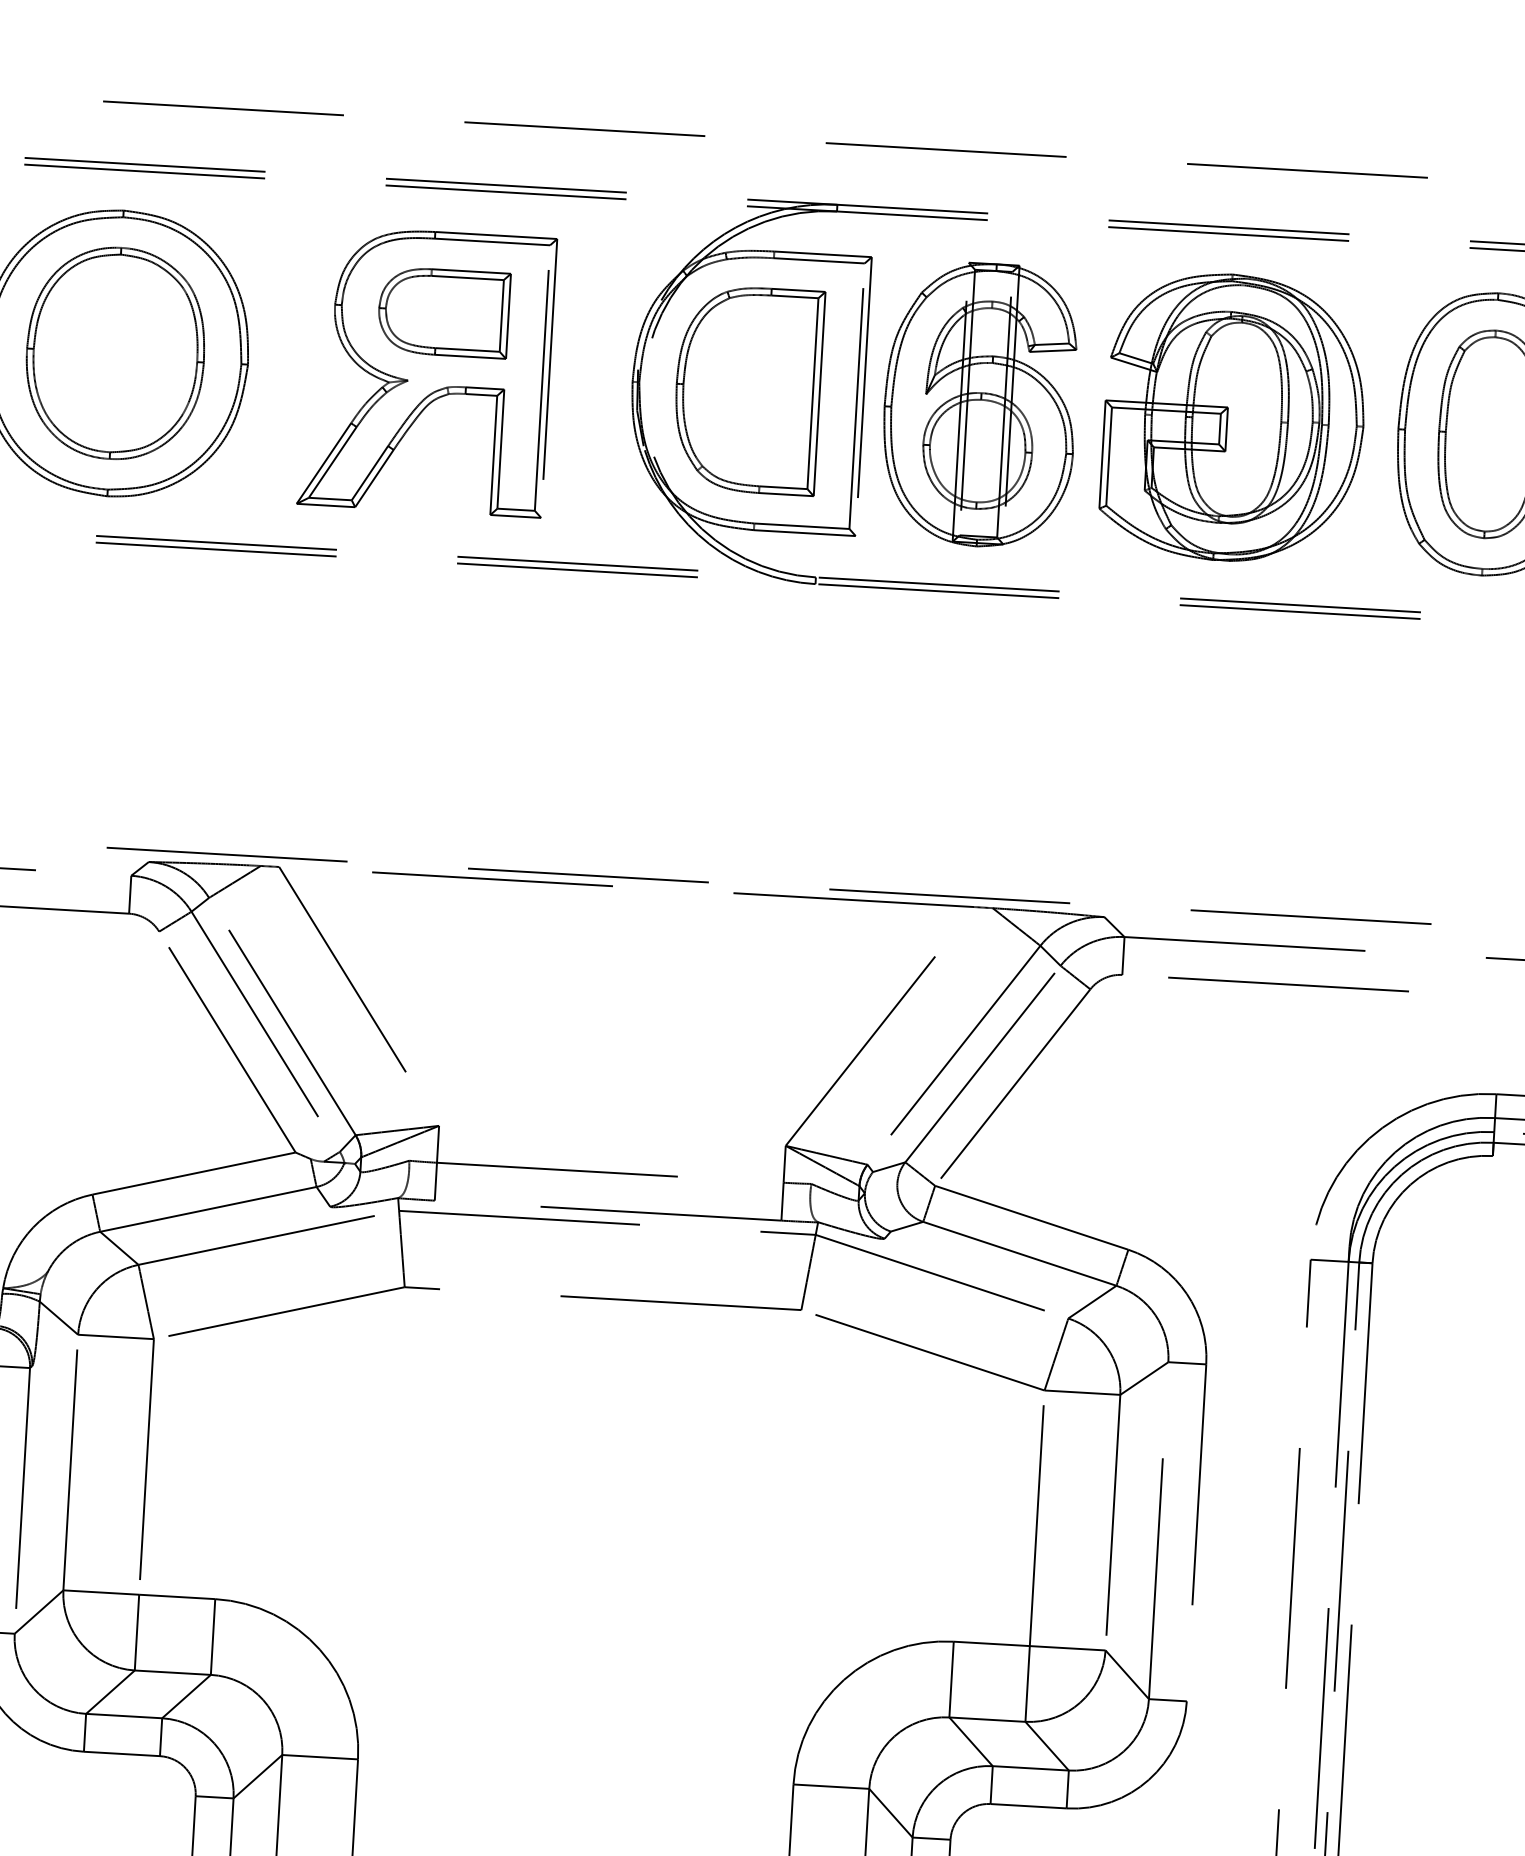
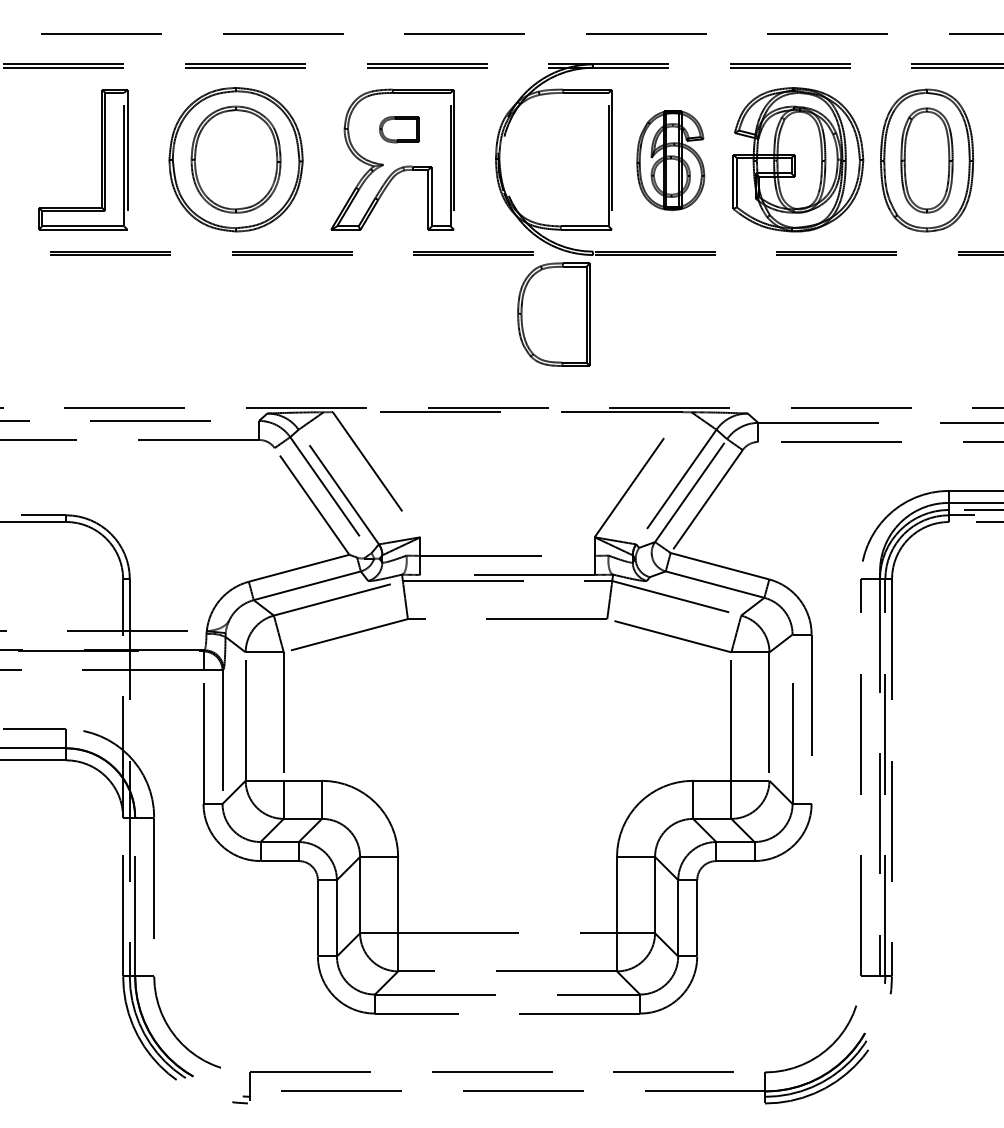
part: (444, 312) -> (399, 129), size x0.6
part: (747, 389) -> (553, 314), moved
part: (979, 404) -> (670, 160), size x0.7

